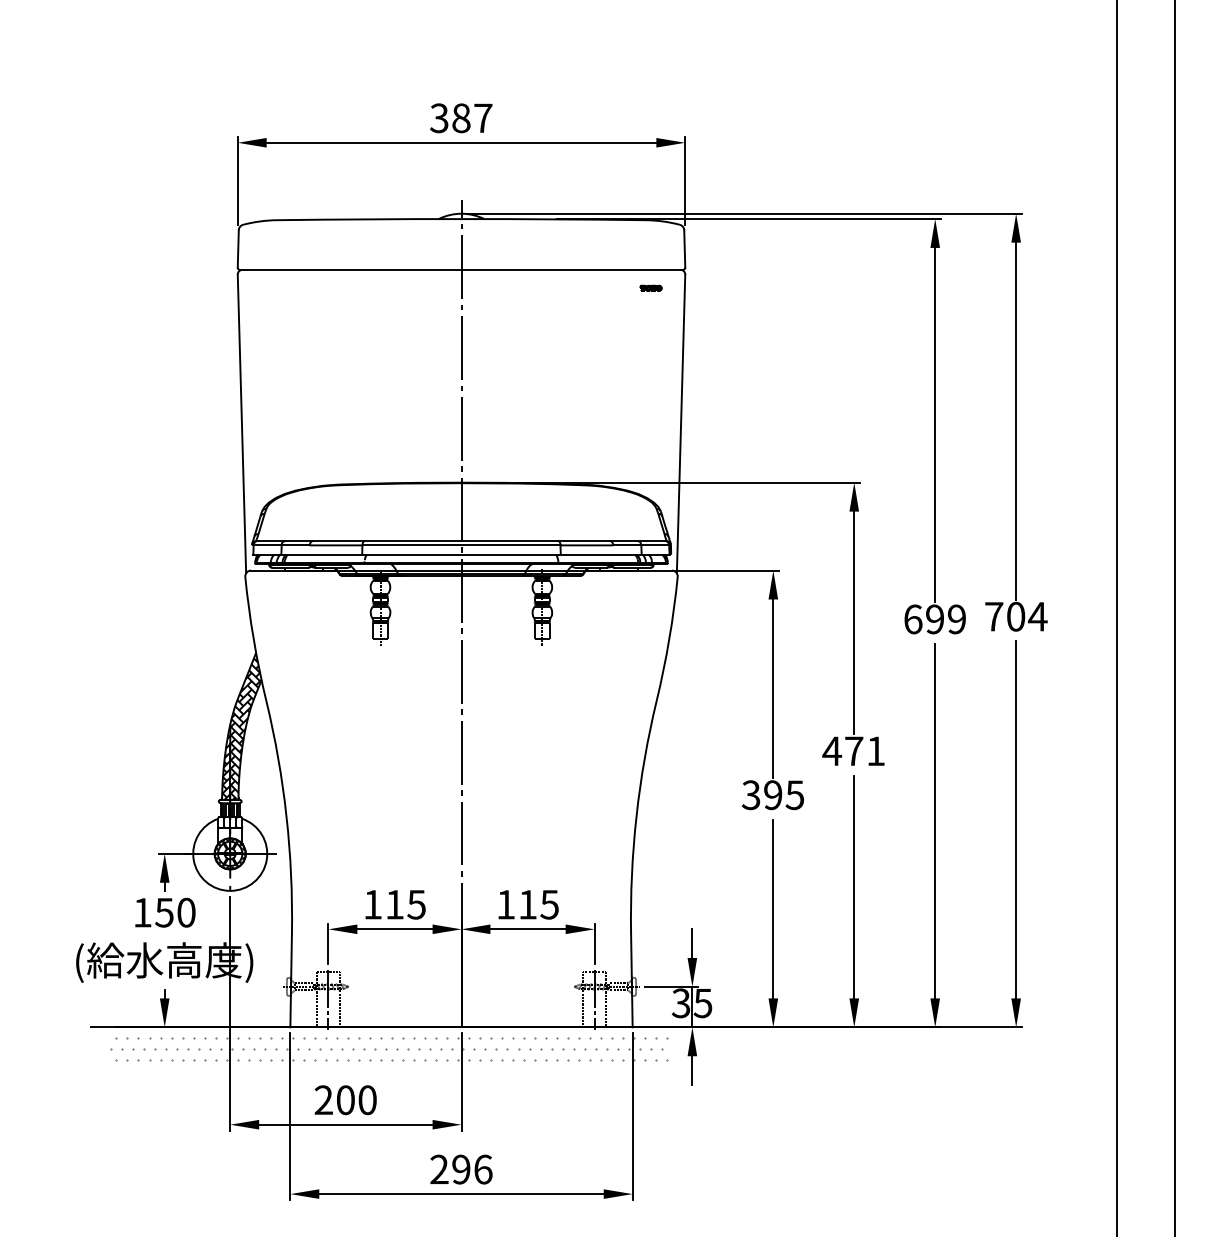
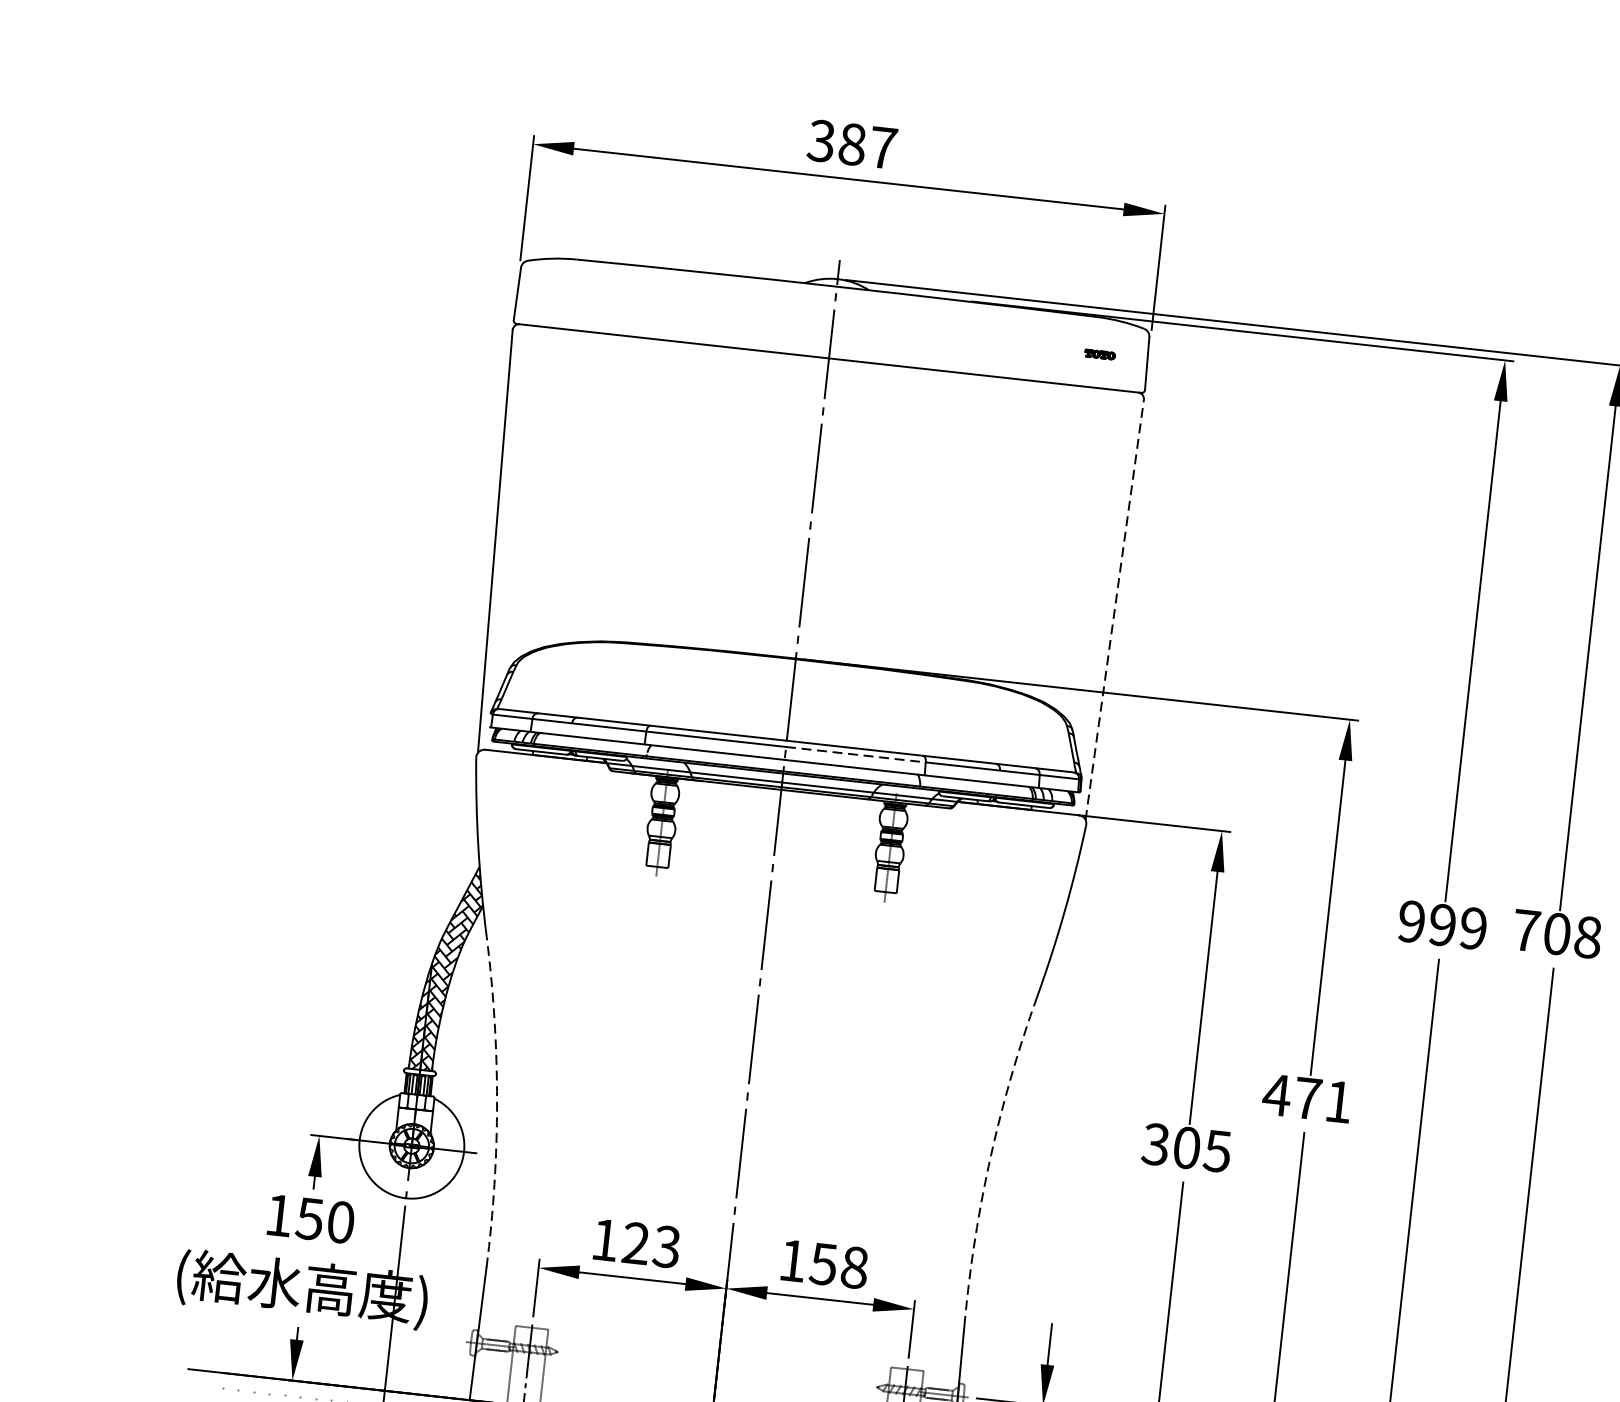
part: (650, 287) -> (1099, 353), moved
line: (681, 423) -> (1115, 609), solid -> dashed
line: (510, 545) -> (855, 754), solid -> dashed
text: (1037, 616) -> (1587, 937), 704 -> 708
text: (913, 619) -> (1412, 921), 699 -> 999
text: (773, 795) -> (1187, 1148), 395 -> 305
arc: (286, 816) -> (497, 1102), solid -> dashed
arc: (636, 816) -> (990, 1156), solid -> dashed
text: (405, 904) -> (651, 1244), 115 -> 123
text: (538, 904) -> (838, 1265), 115 -> 158

